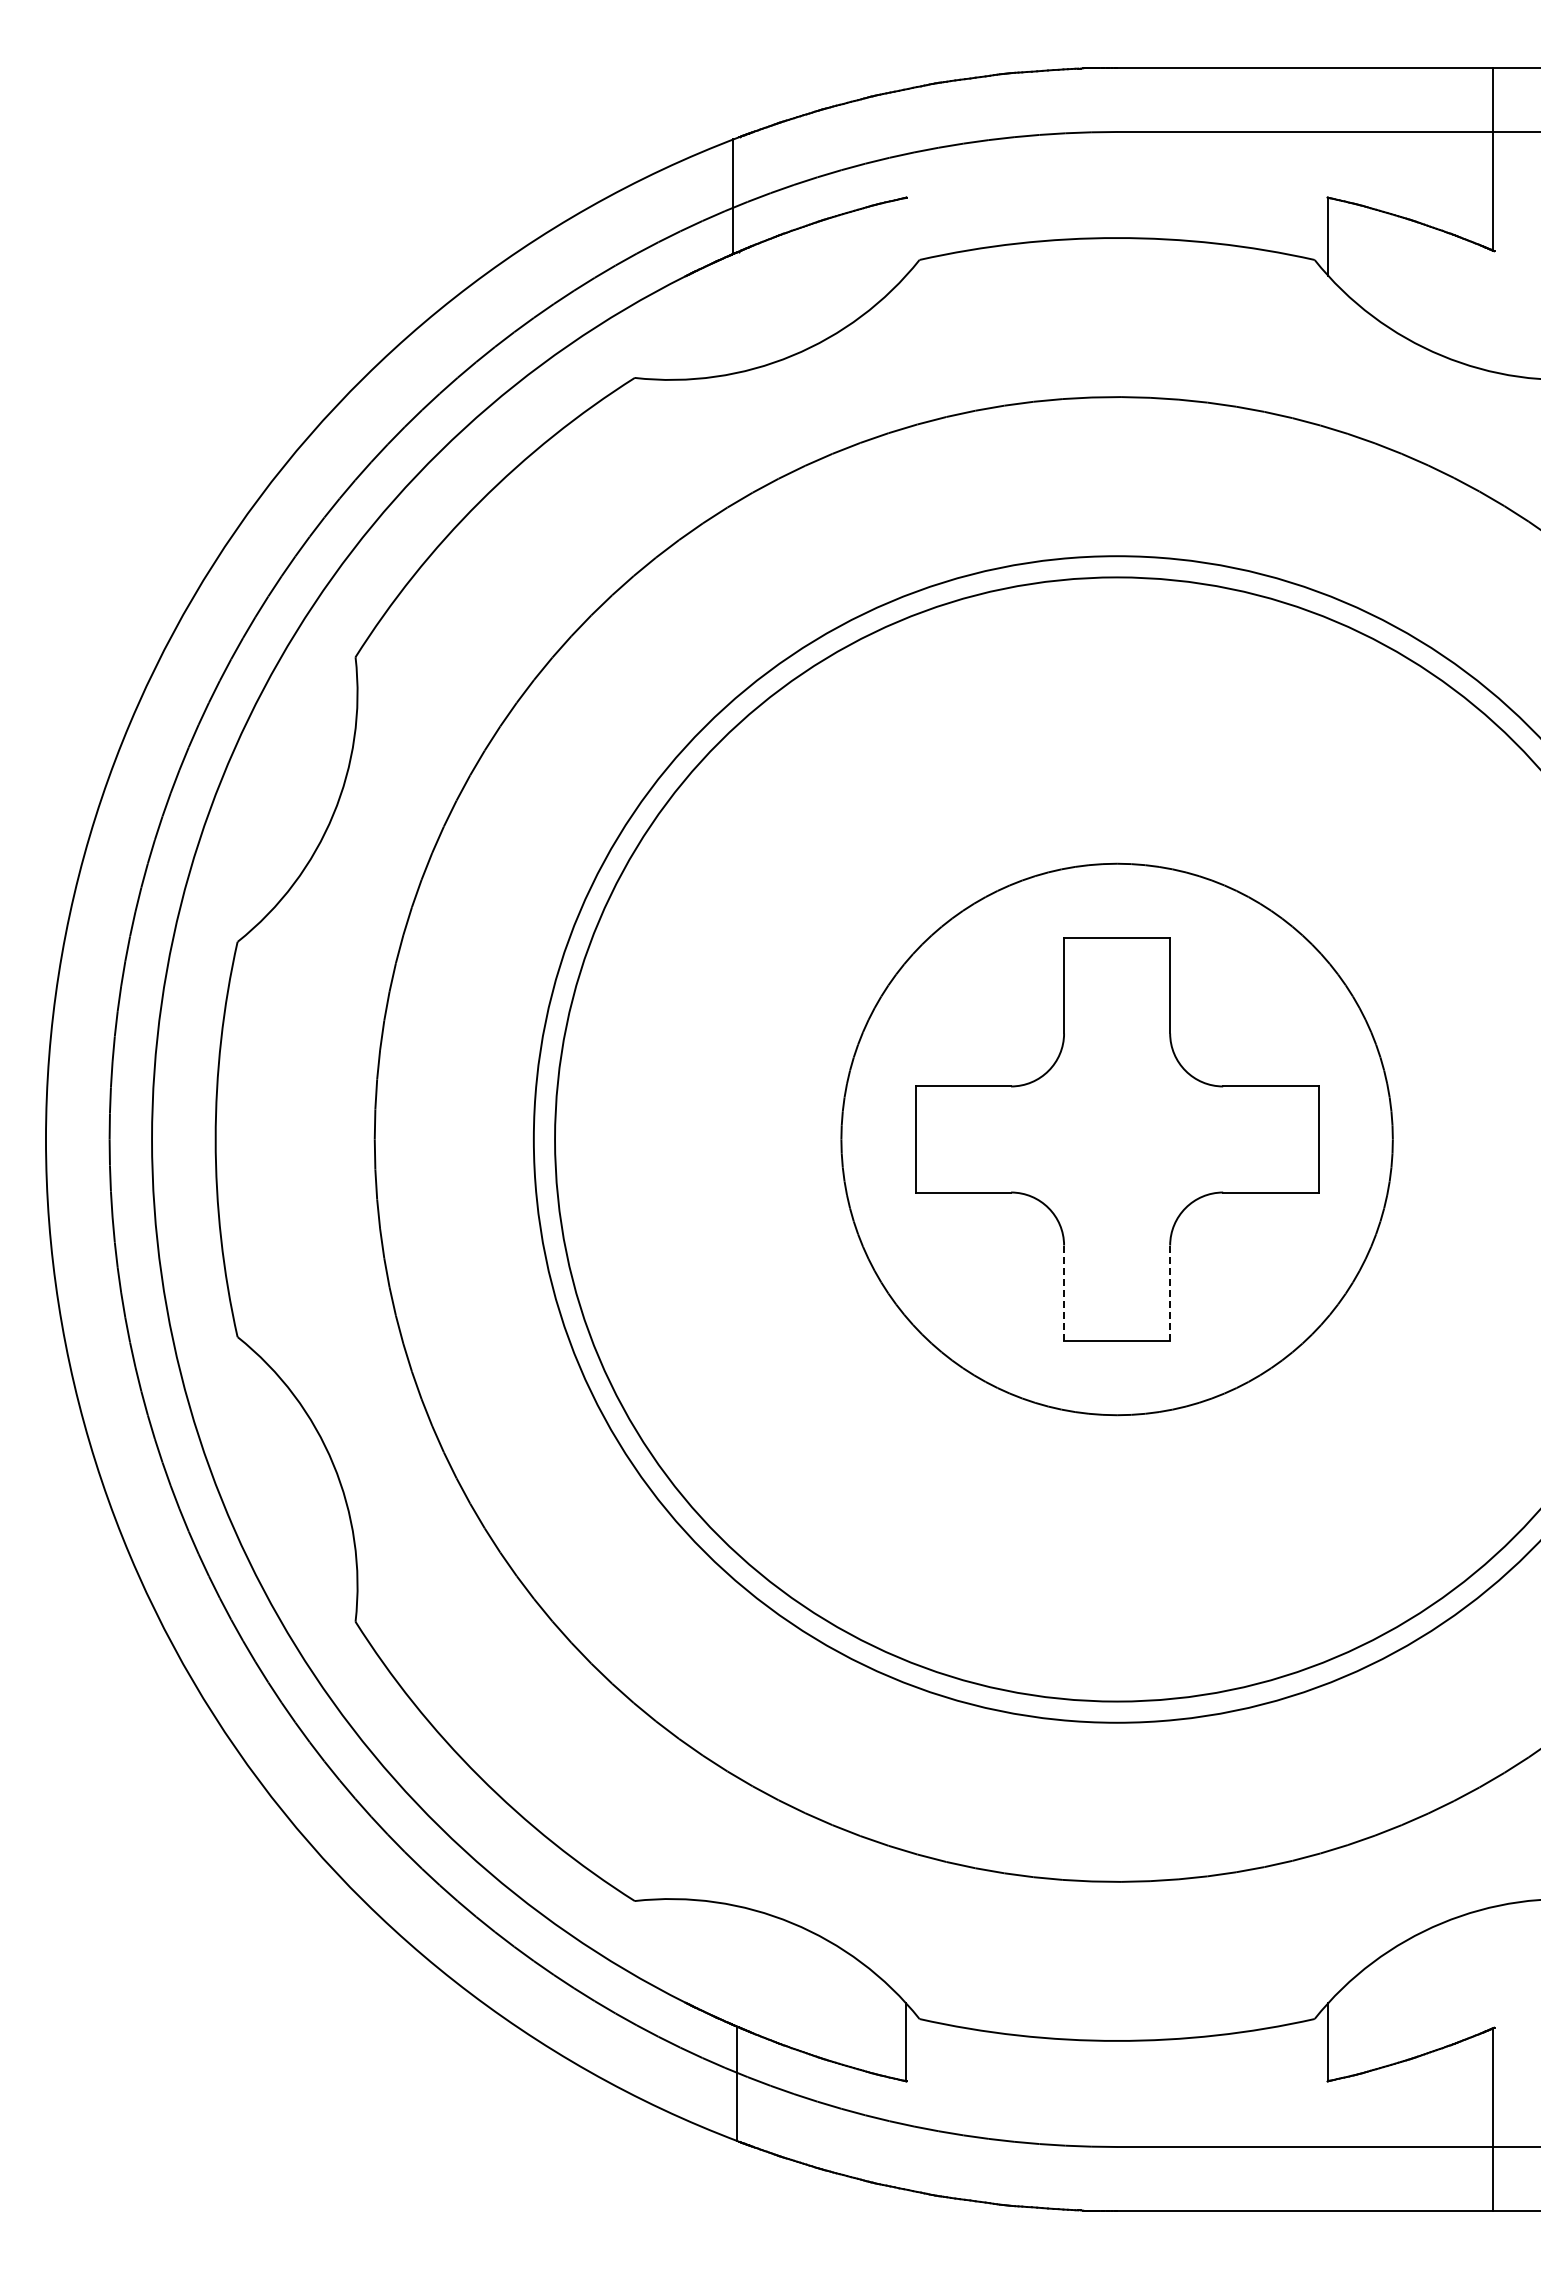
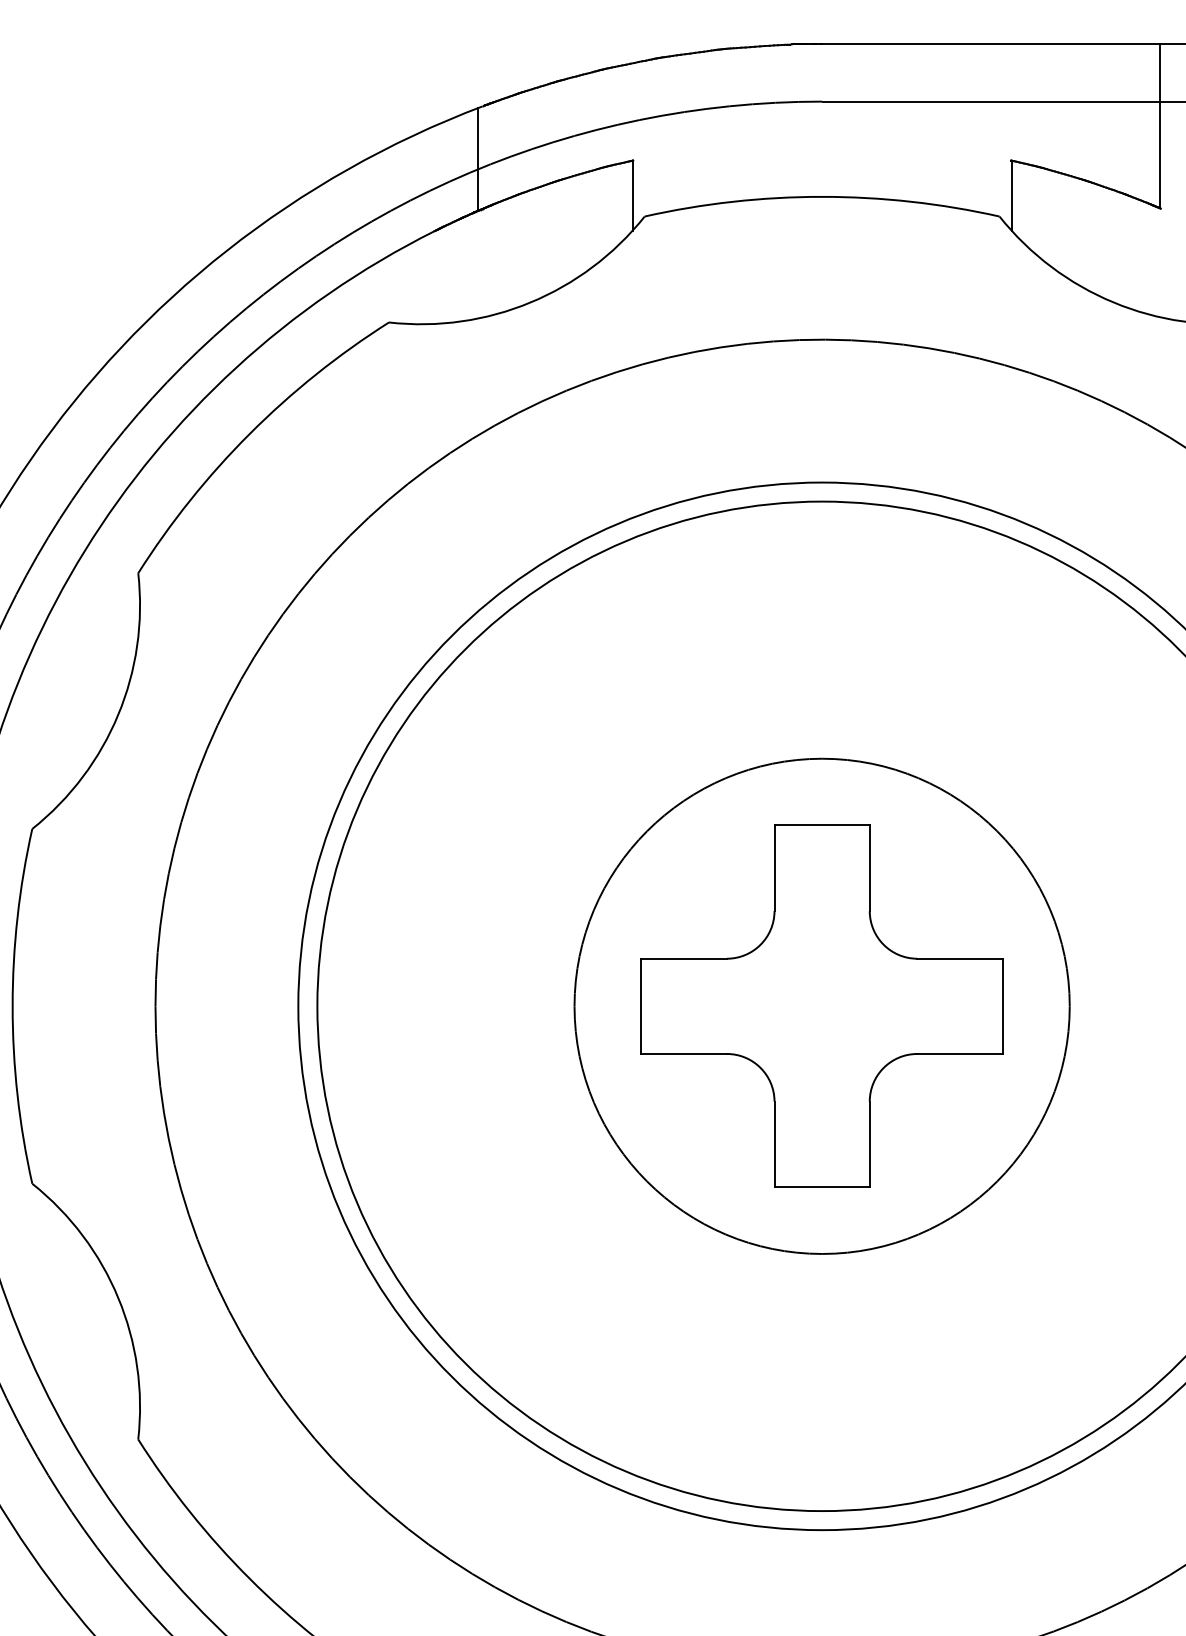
line: (906, 236) -> (632, 195), added
line: (1064, 1293) -> (774, 1144), dashed -> solid
line: (1170, 1293) -> (870, 1144), dashed -> solid

